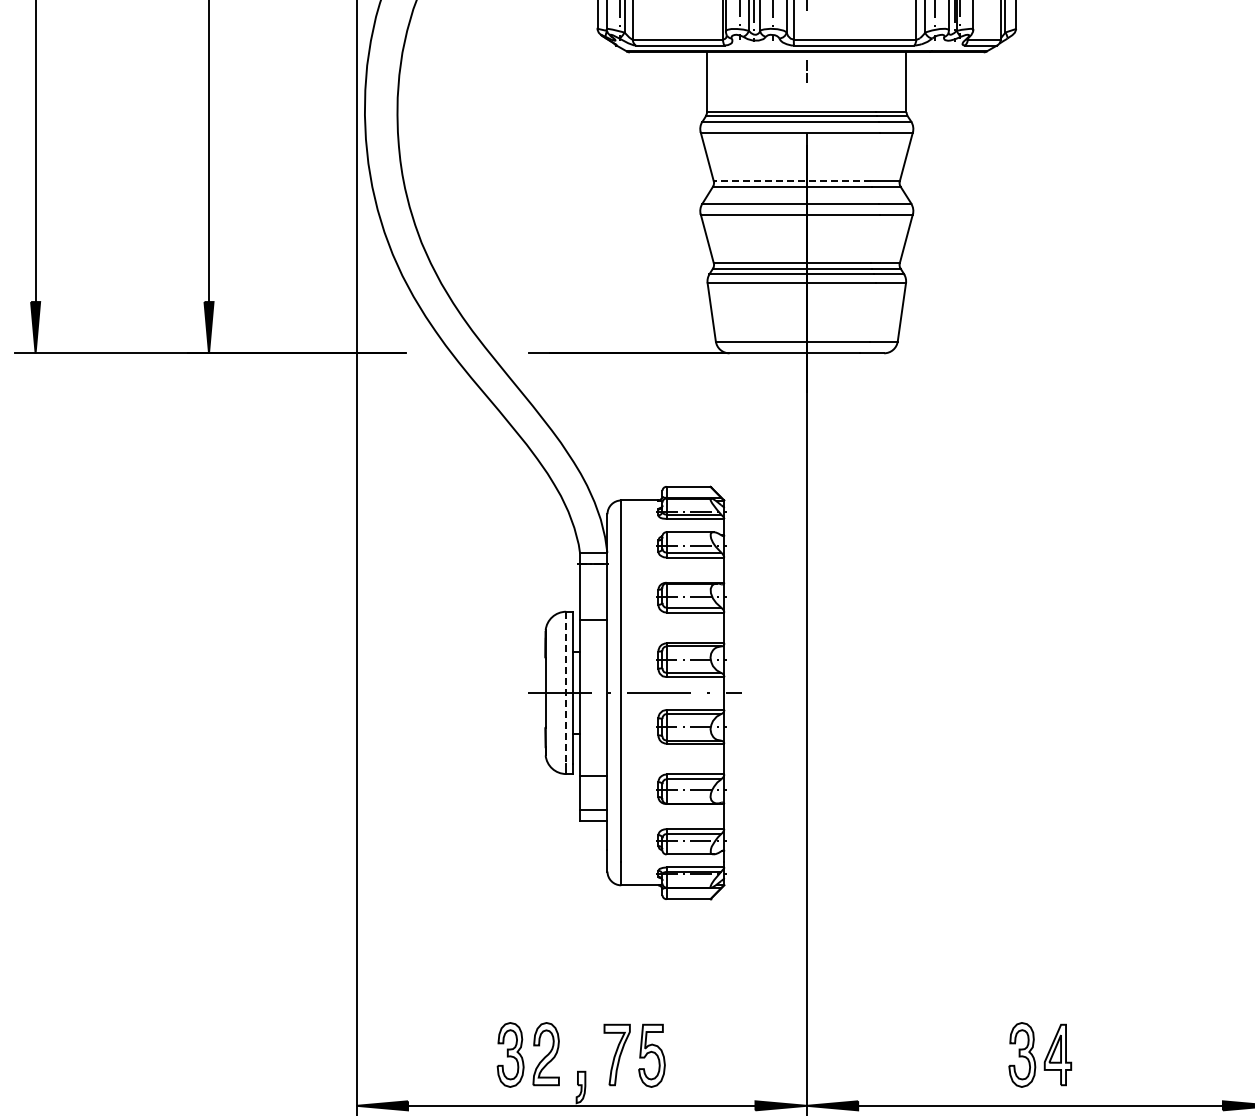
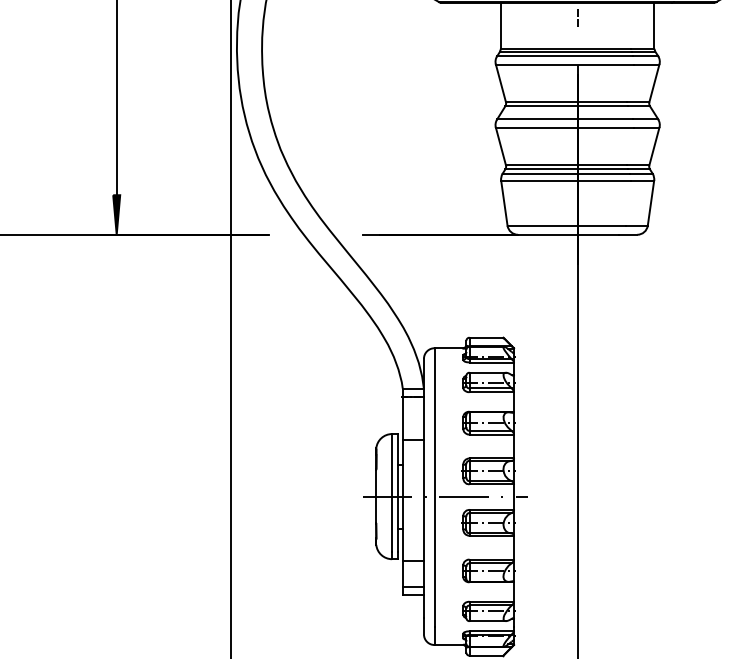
line: (792, 181) -> (566, 102), dashed -> solid
line: (566, 688) -> (392, 493), dashed -> solid

